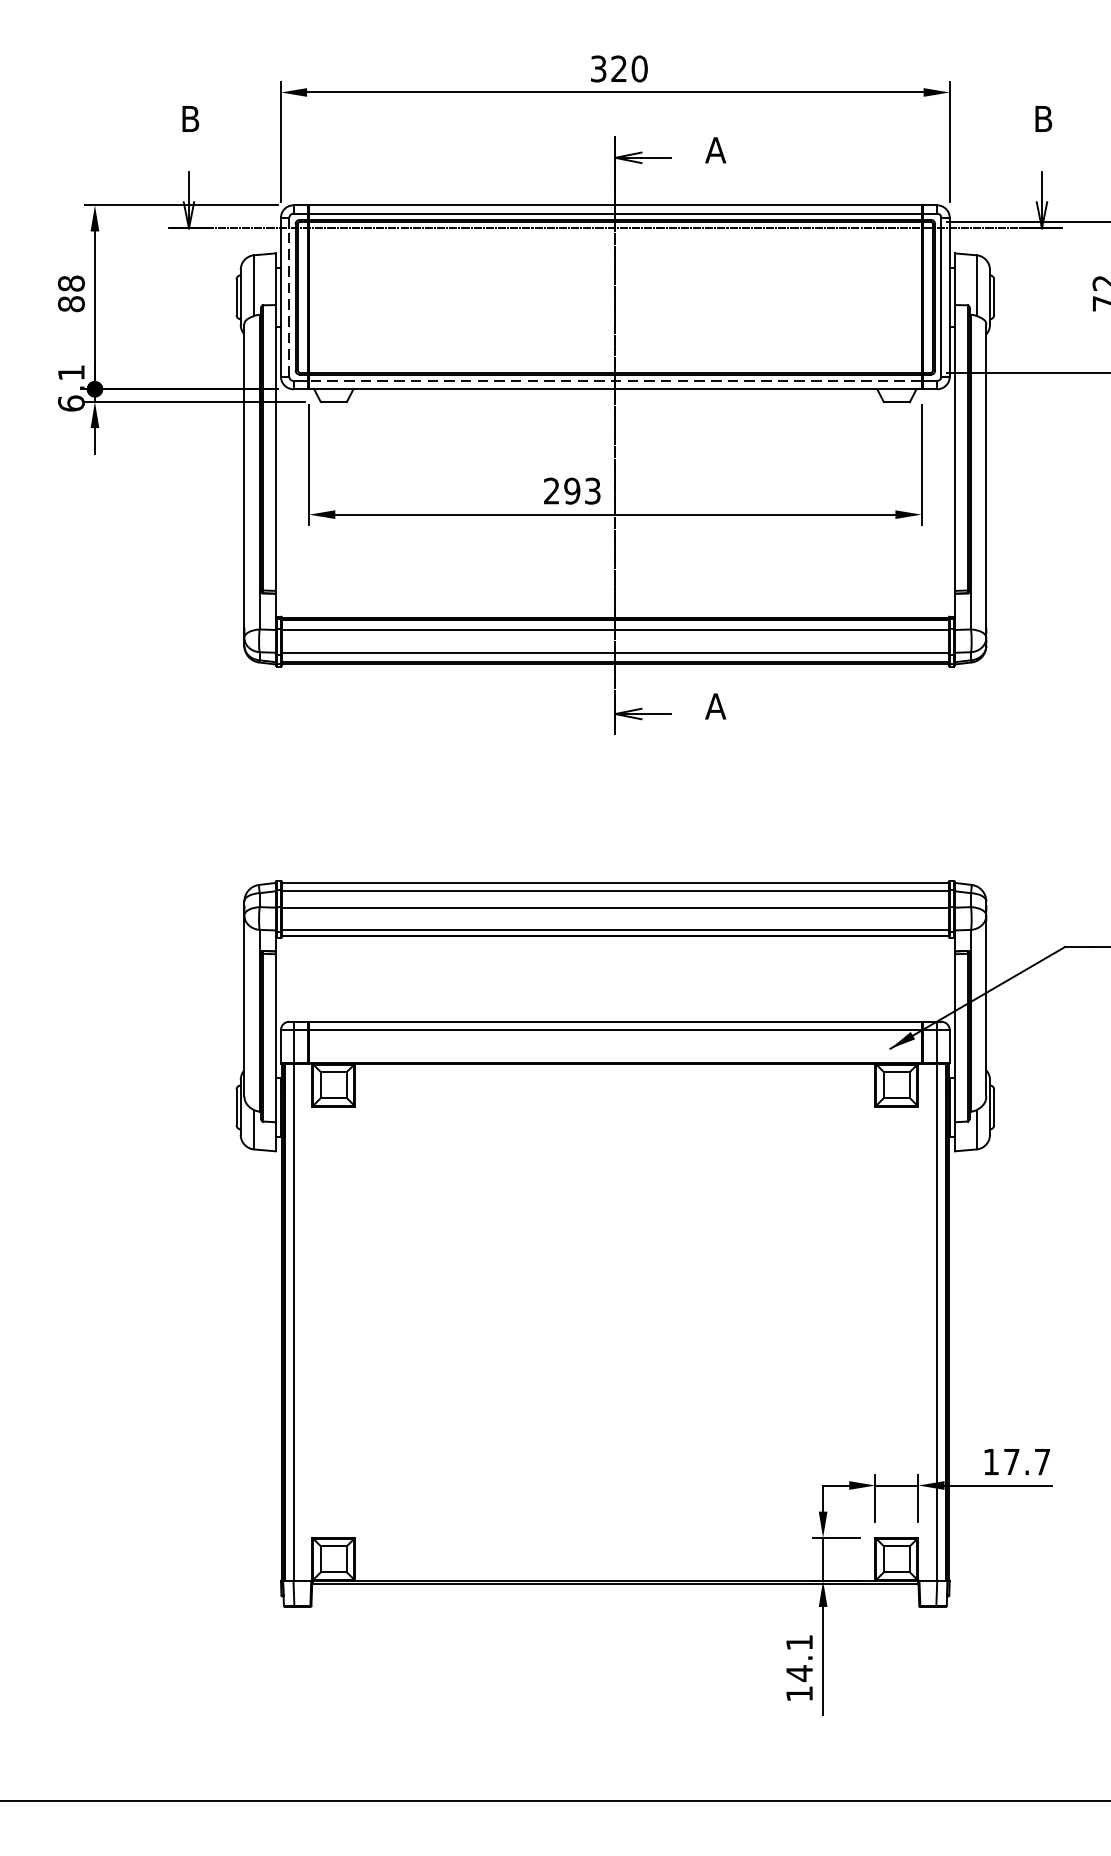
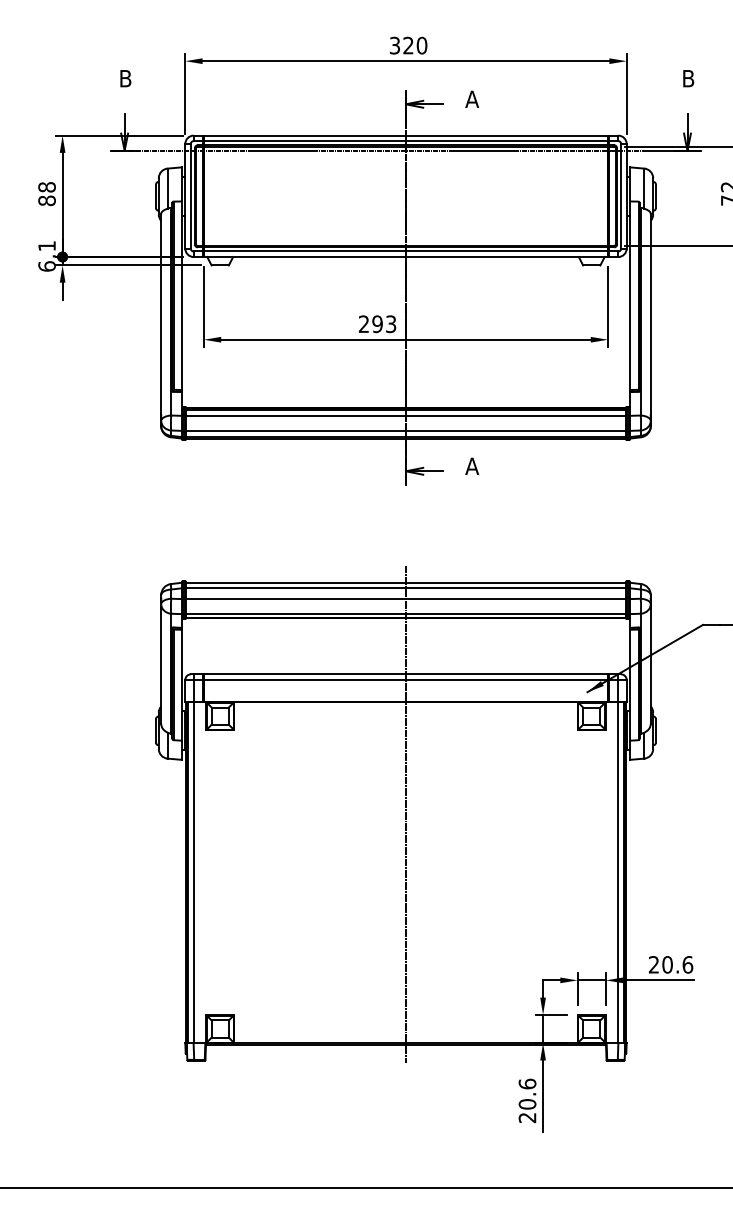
line: (288, 296) -> (190, 195), dashed -> solid
line: (614, 380) -> (405, 251), dashed -> solid
line: (616, 1232) -> (406, 813), added
text: (1016, 1461) -> (670, 964), 17.7 -> 20.6
text: (799, 1667) -> (527, 1100), 14.1 -> 20.6

